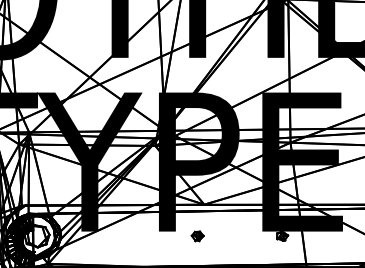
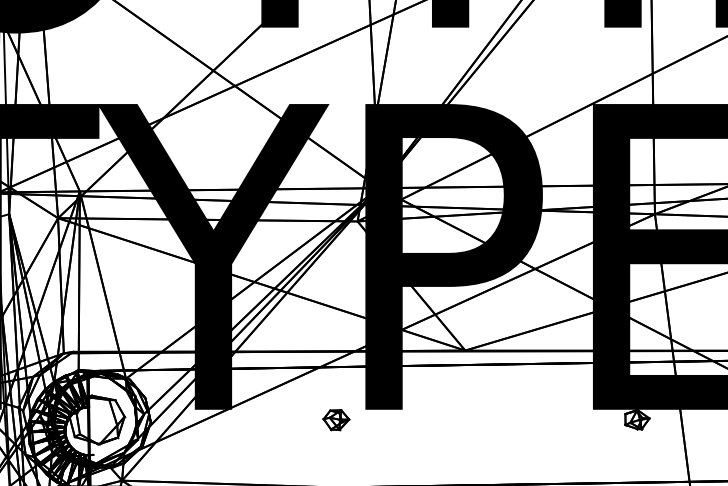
part: (197, 236) -> (335, 420), moved

